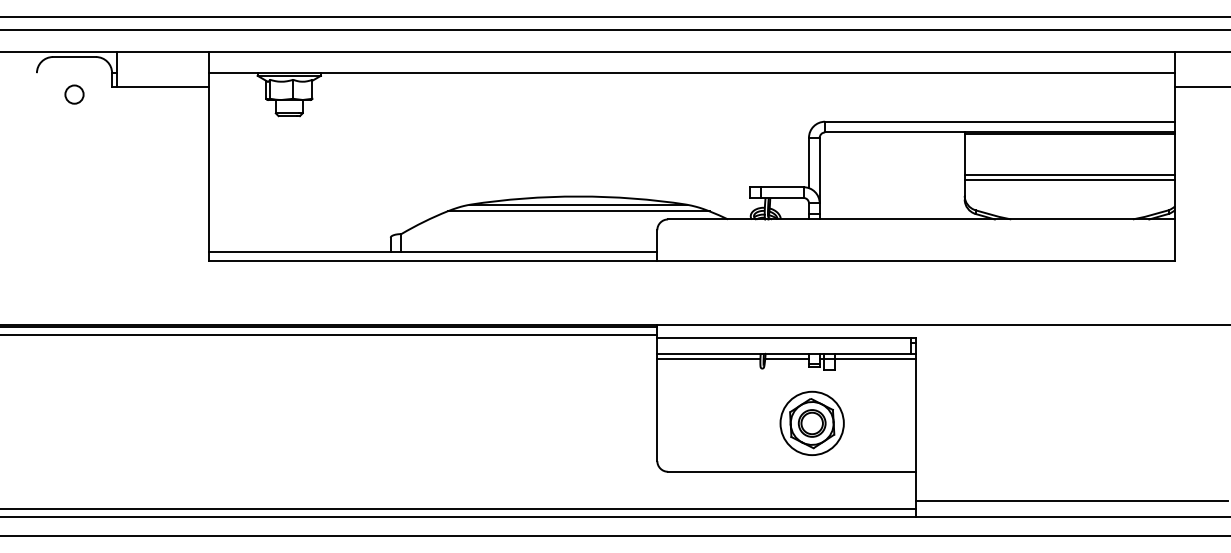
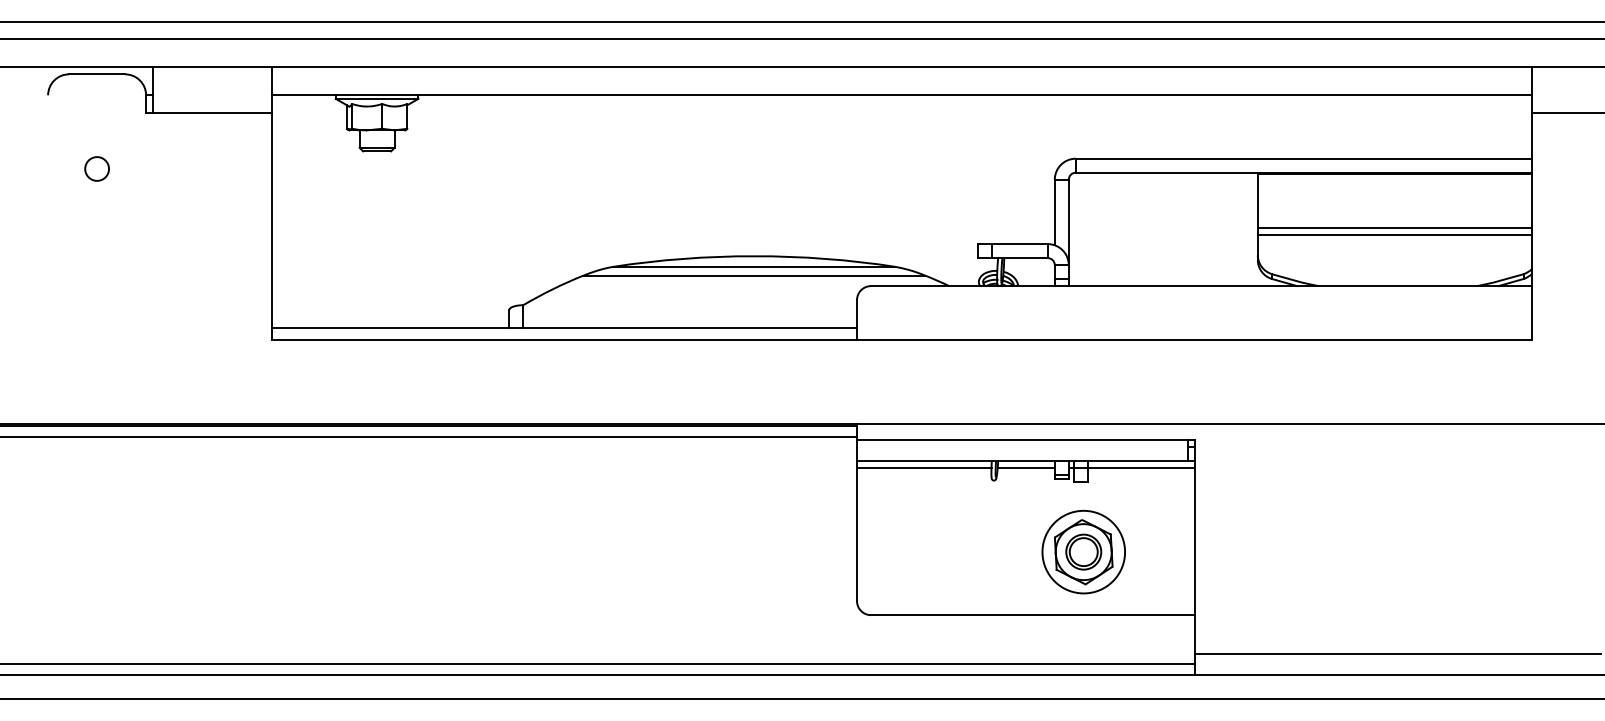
circle: (74, 94) -> (97, 168), moved
part: (811, 422) -> (1082, 550), moved

